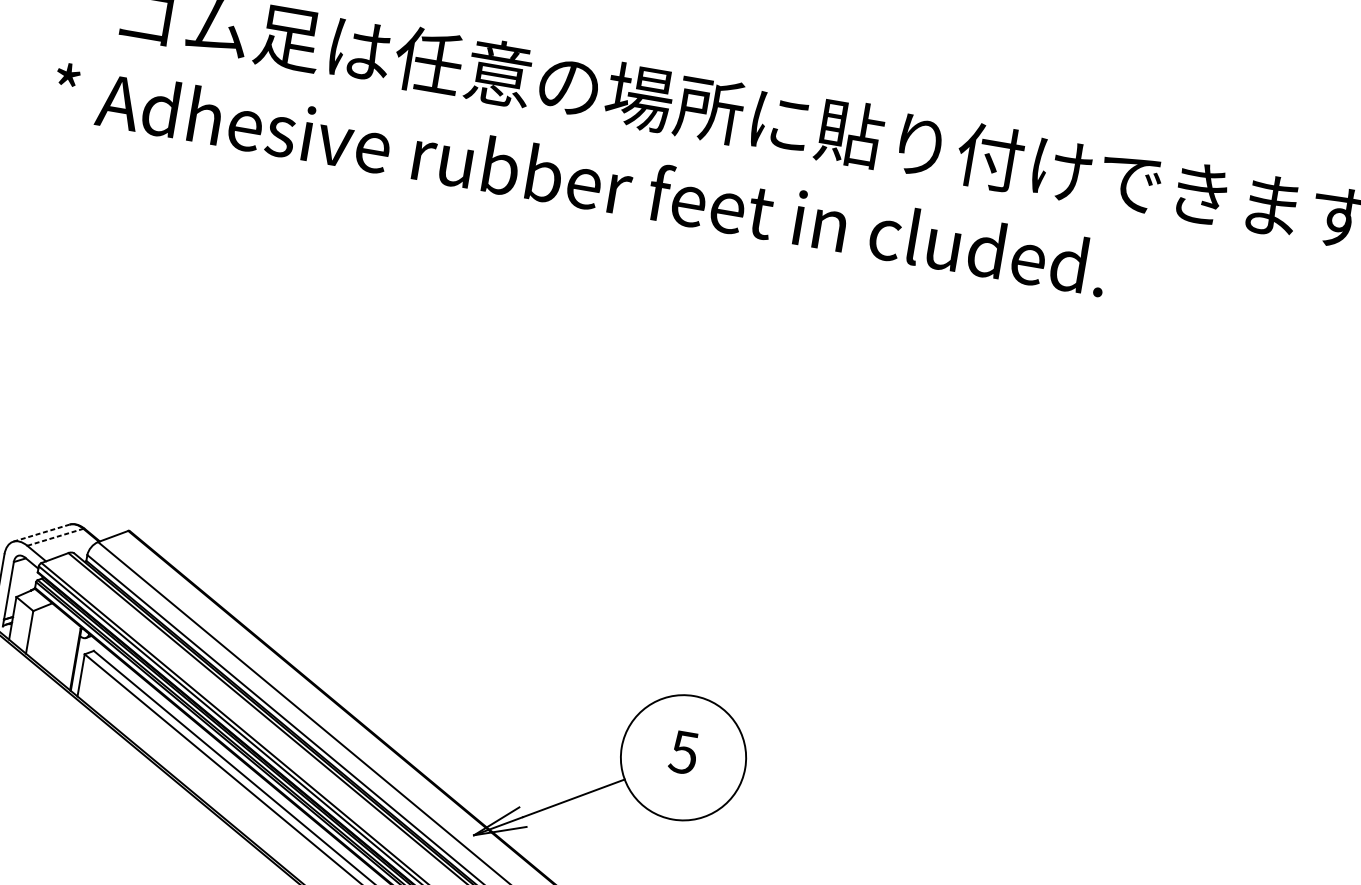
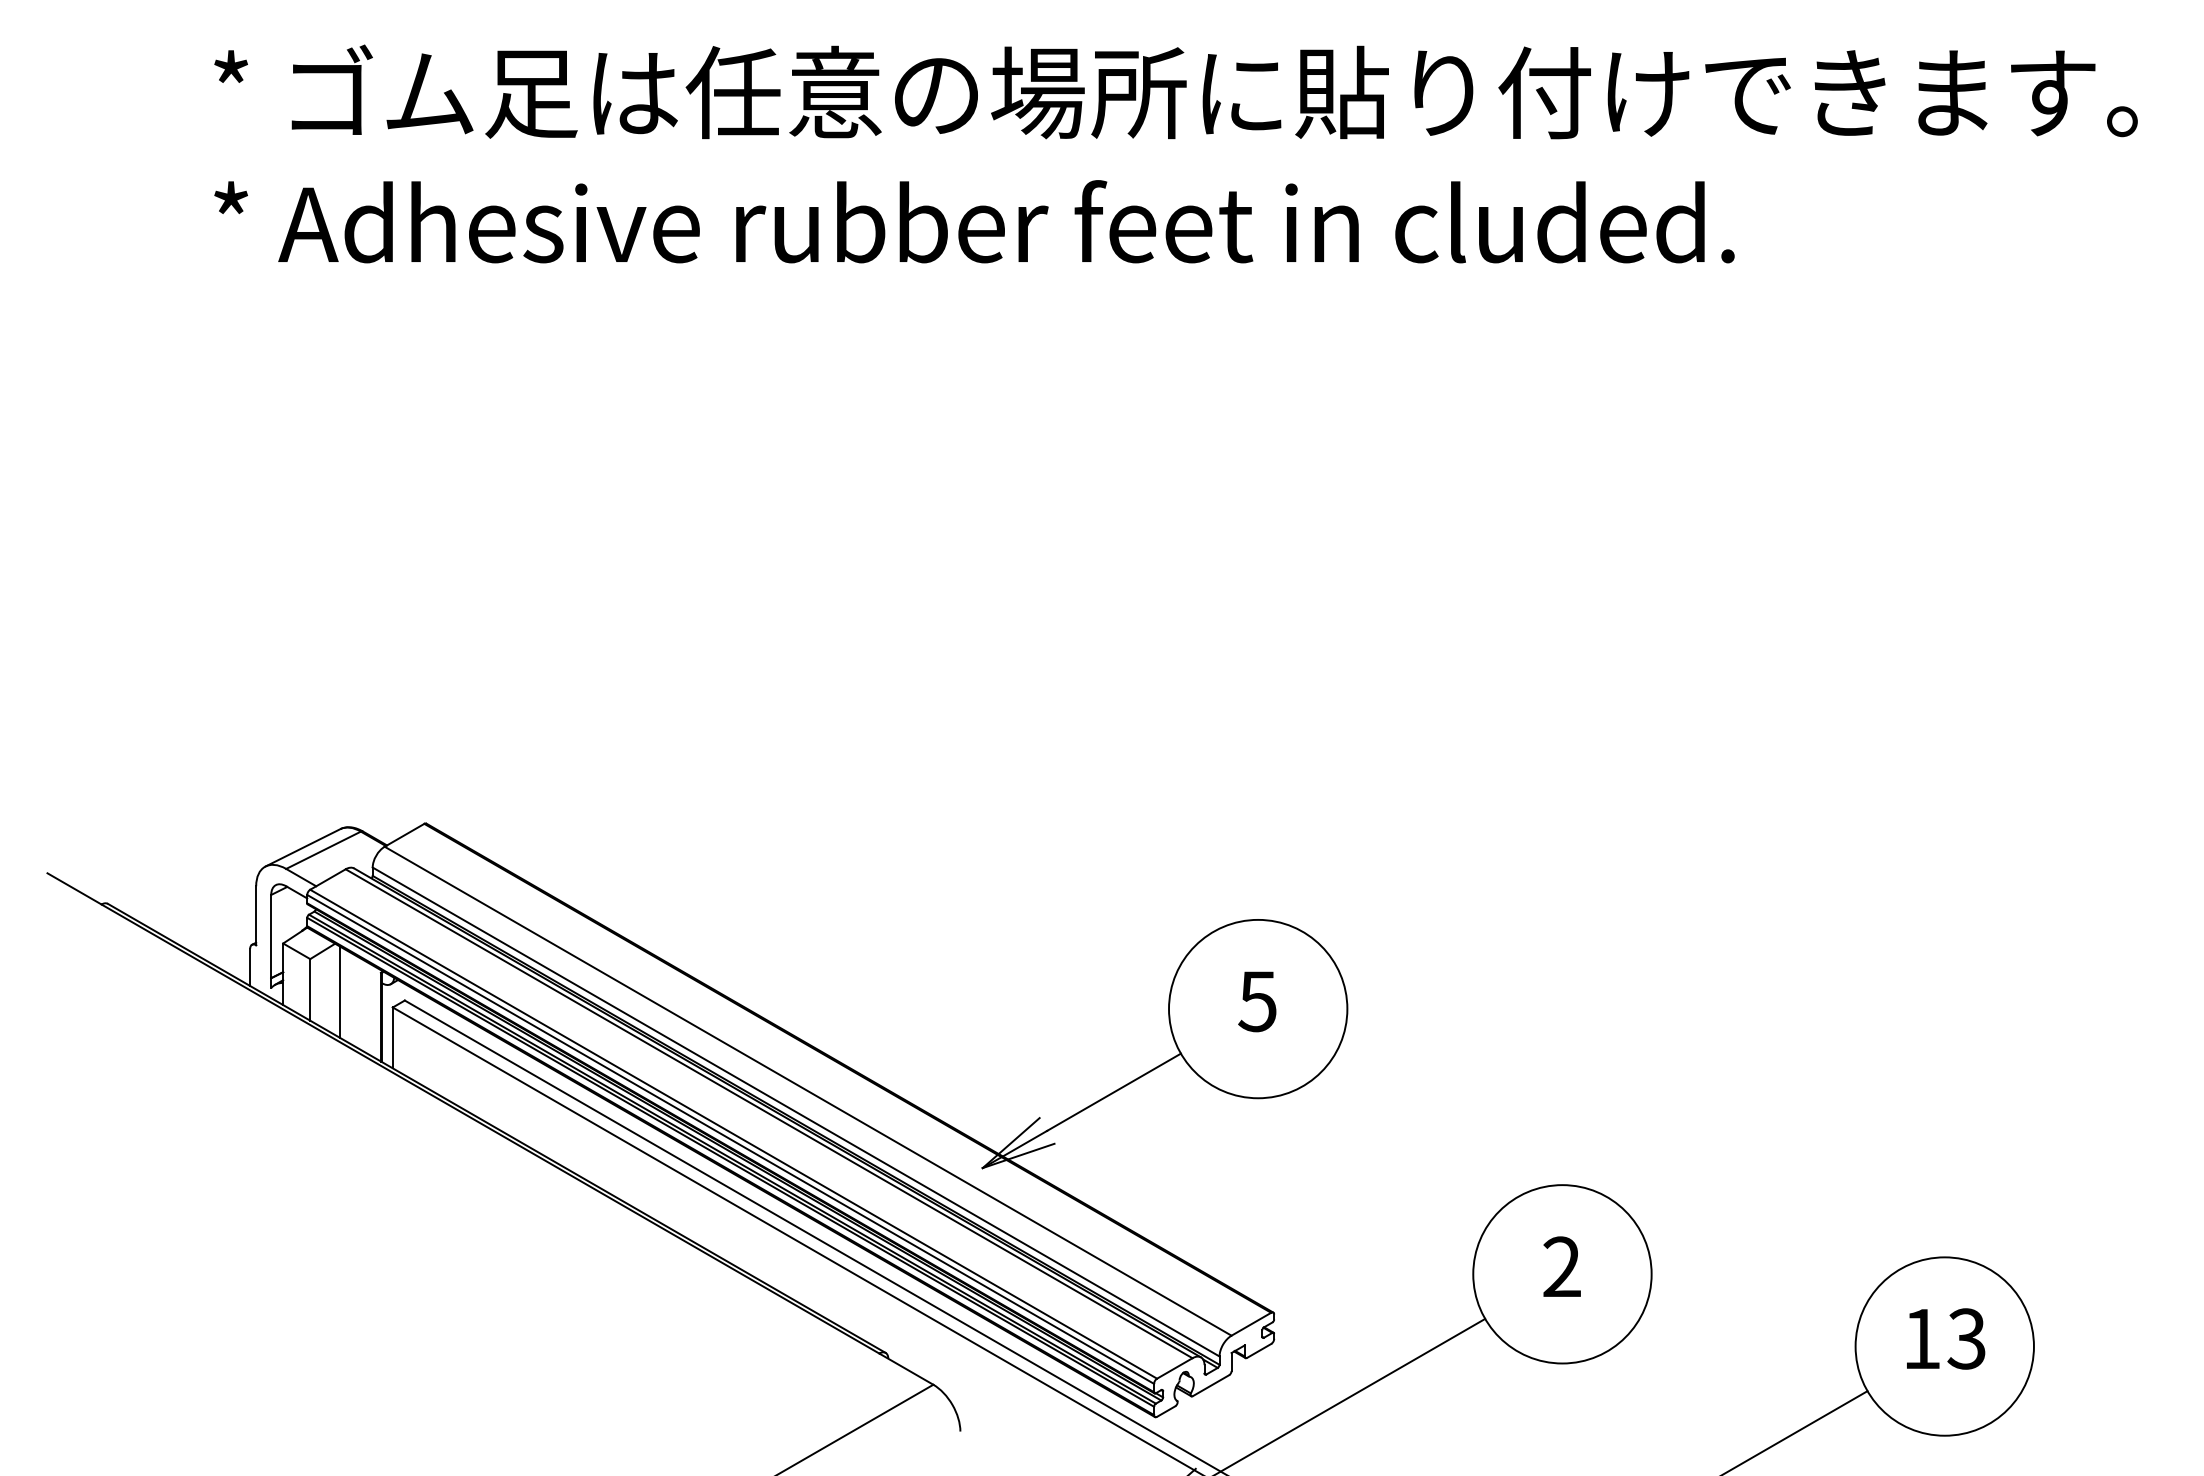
line: (41, 533) -> (303, 847), dashed -> solid
line: (55, 537) -> (323, 850), dashed -> solid
line: (50, 637) -> (340, 992), added

